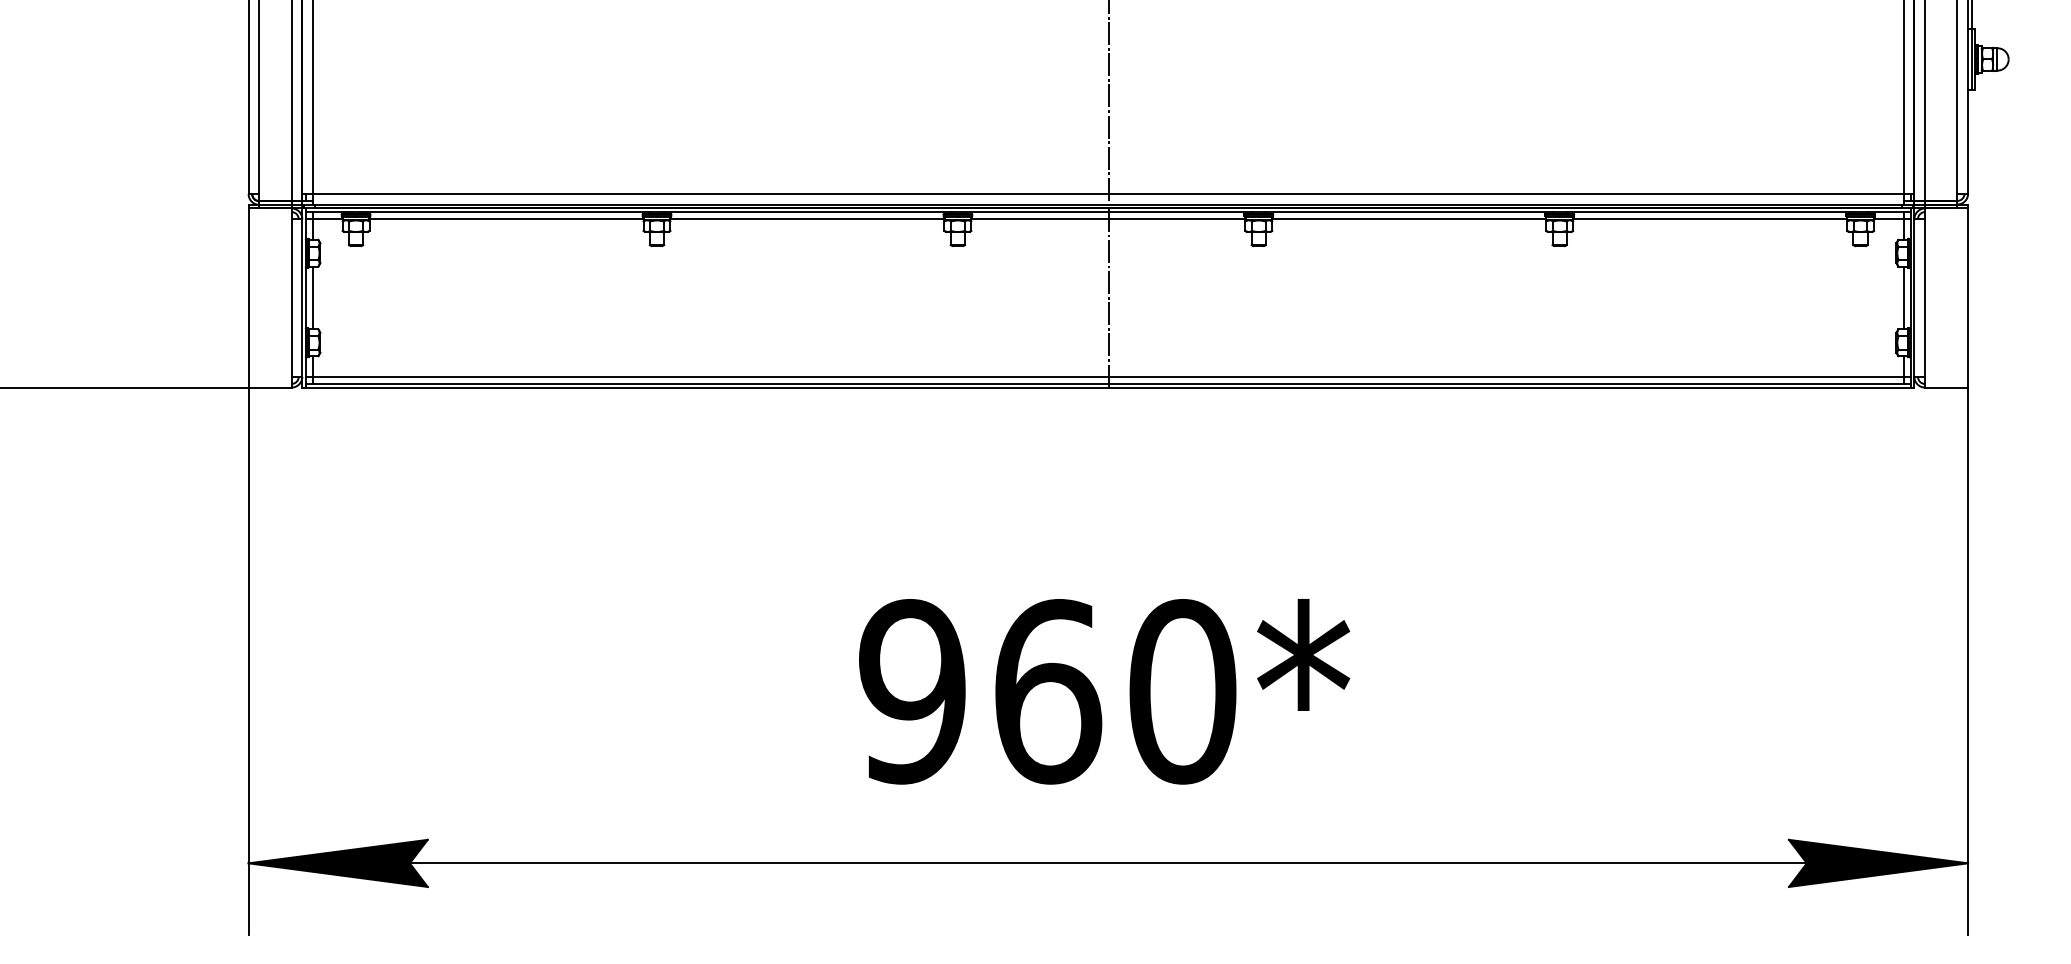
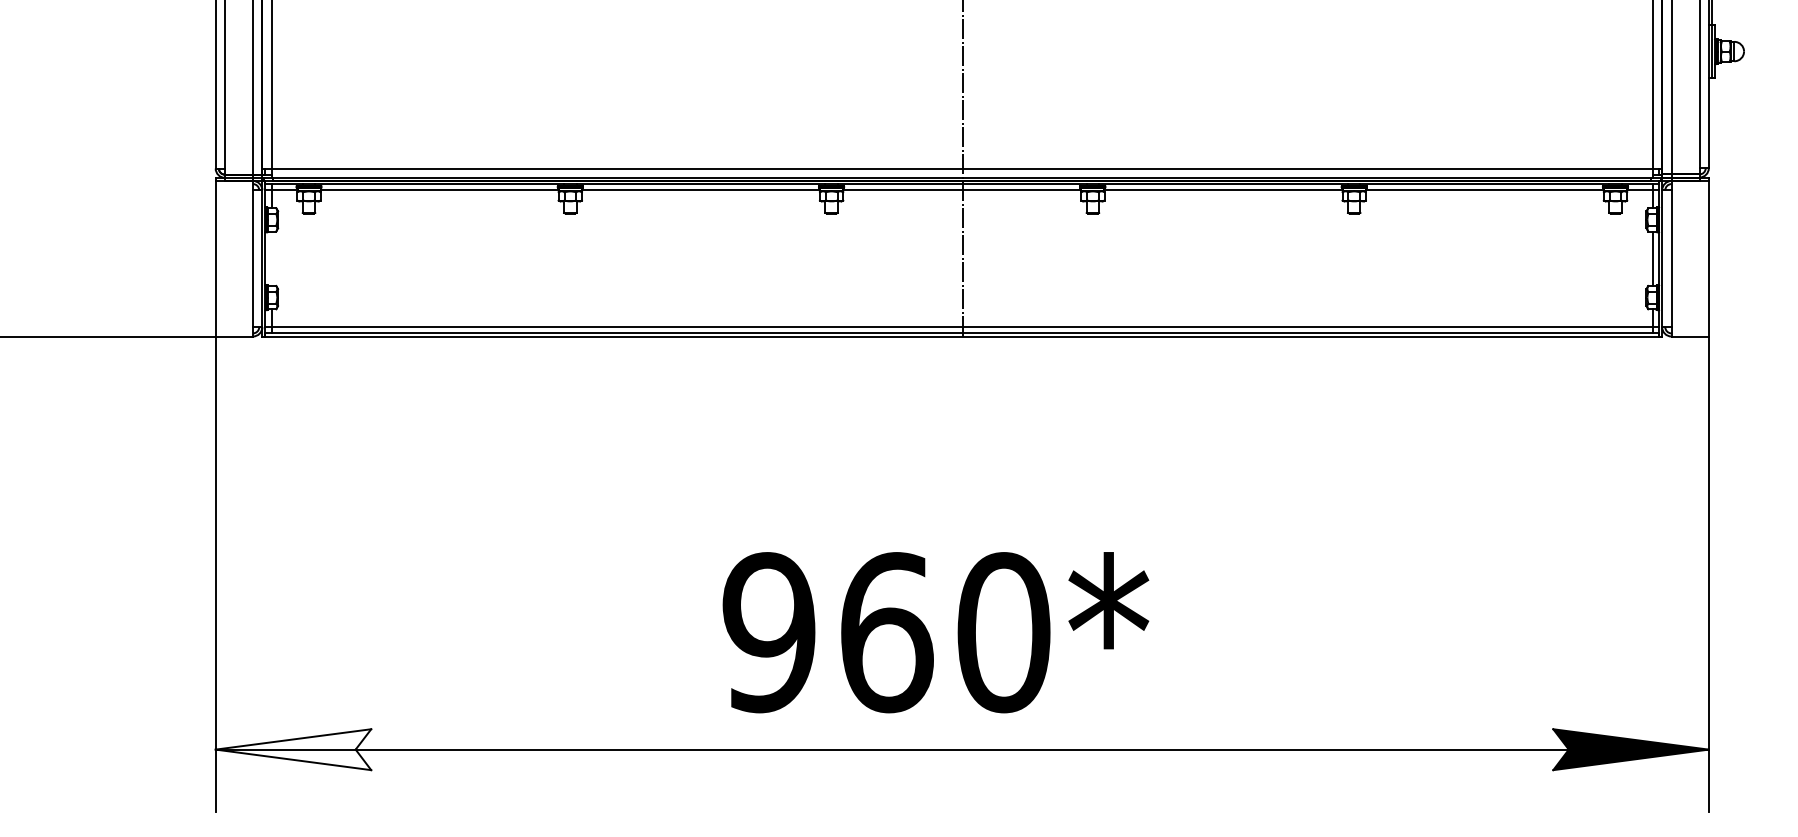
line: (312, 297) -> (271, 258), removed
text: (1104, 691) -> (935, 632), moved
fill: (338, 863) -> (293, 749), removed

